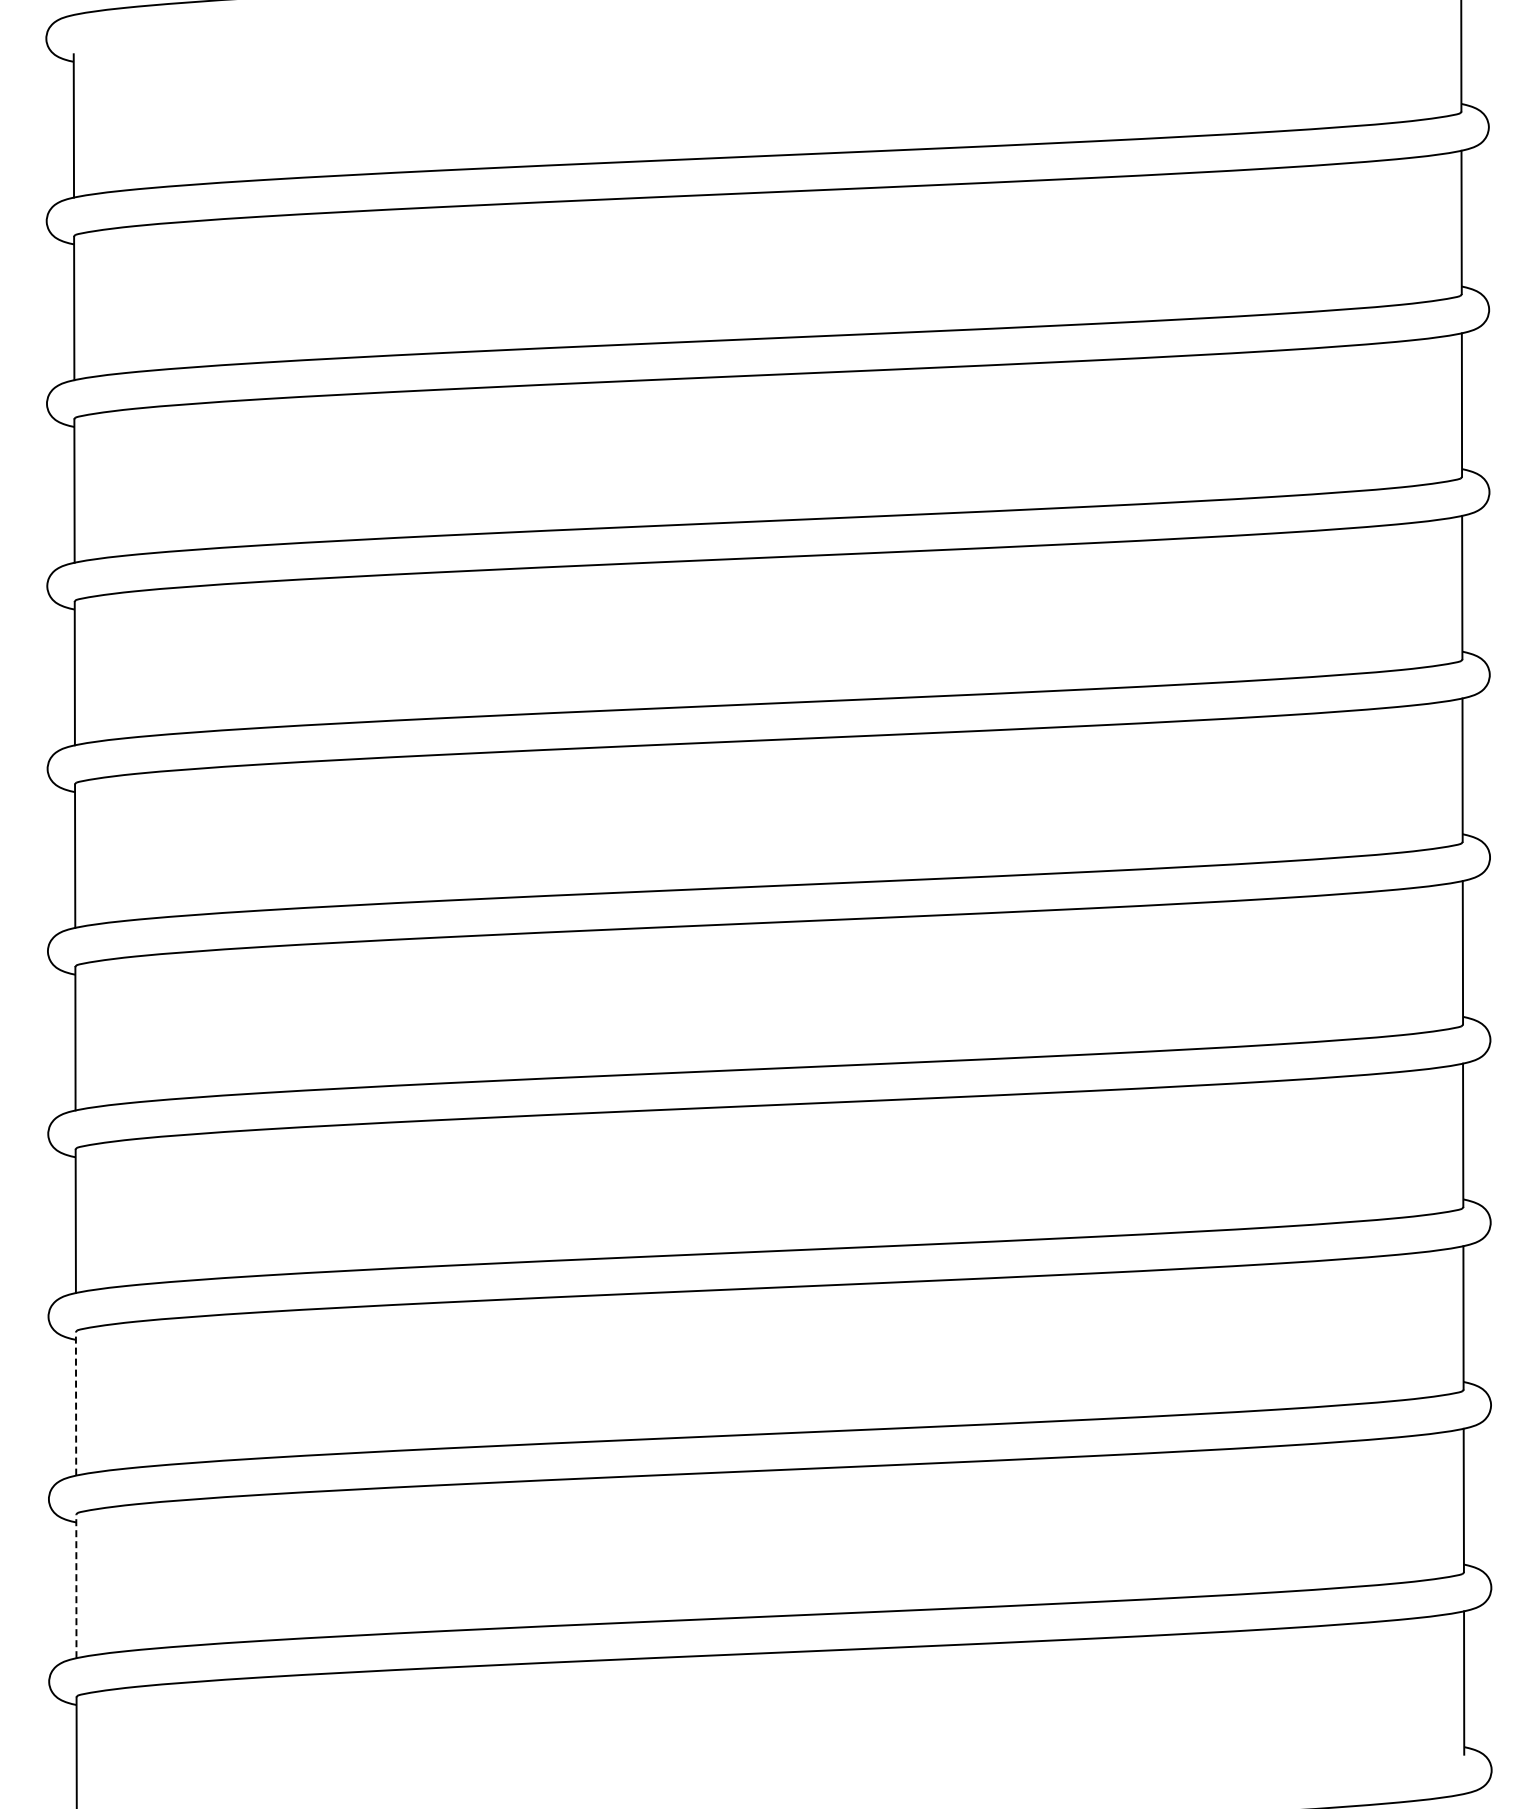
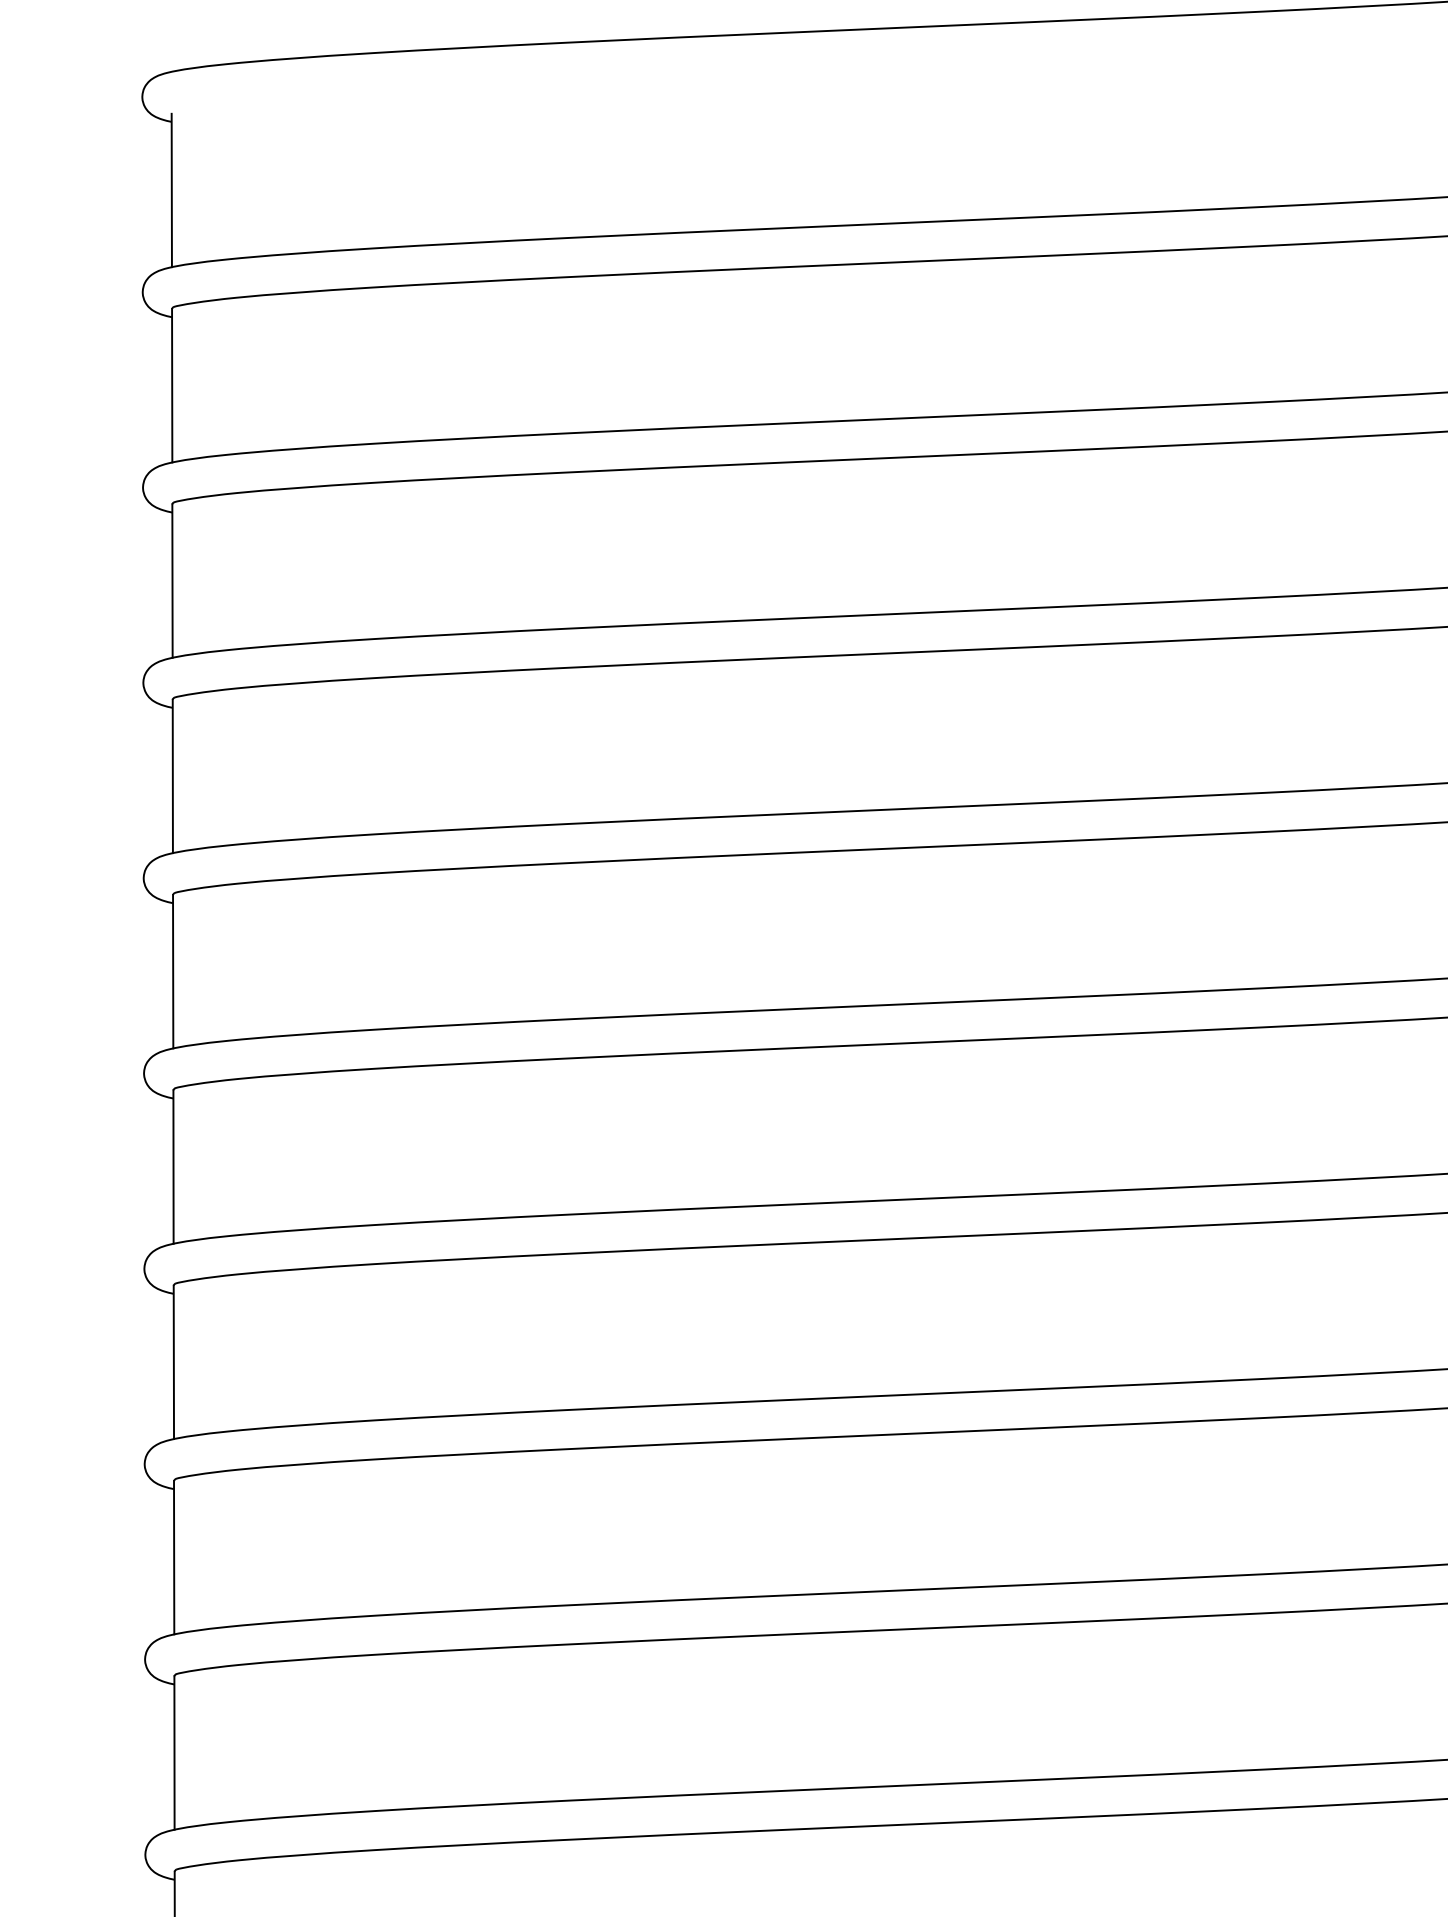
line: (76, 1403) -> (174, 1557), dashed -> solid
line: (76, 1586) -> (174, 1752), dashed -> solid

